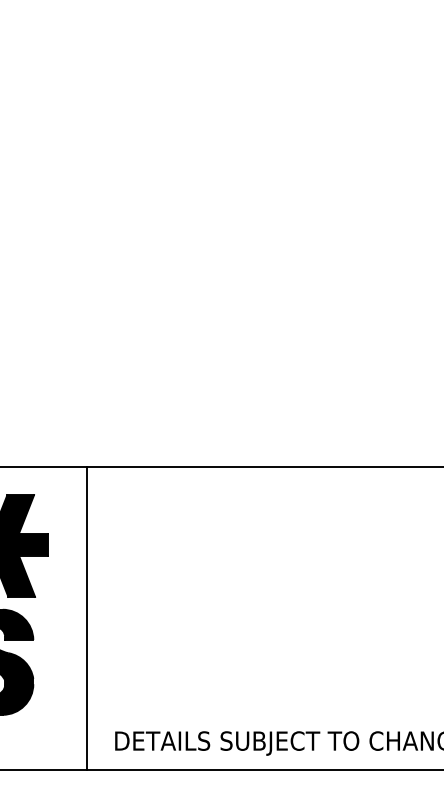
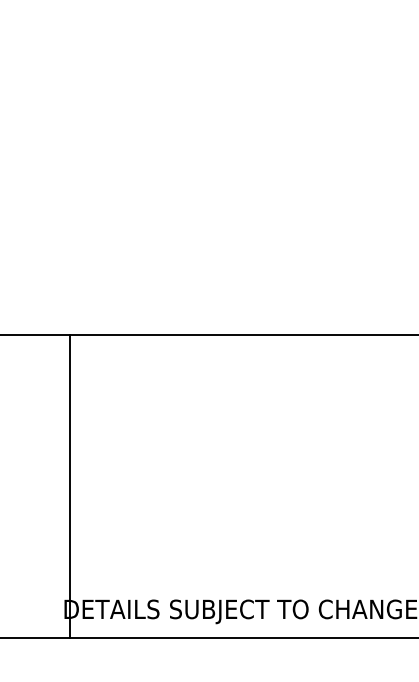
line: (87, 617) -> (70, 485), moved

